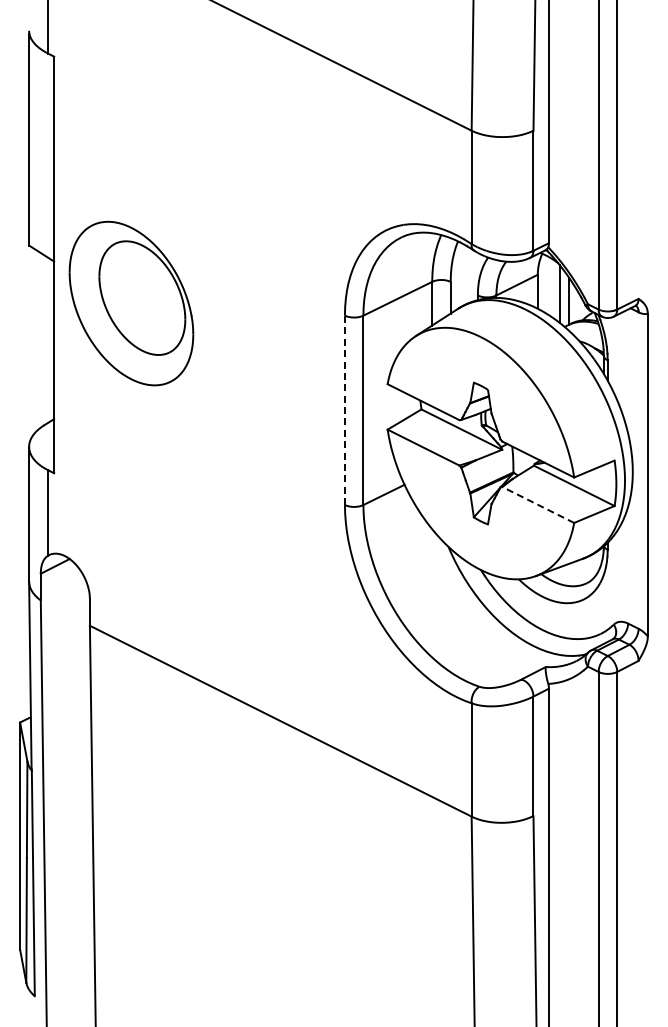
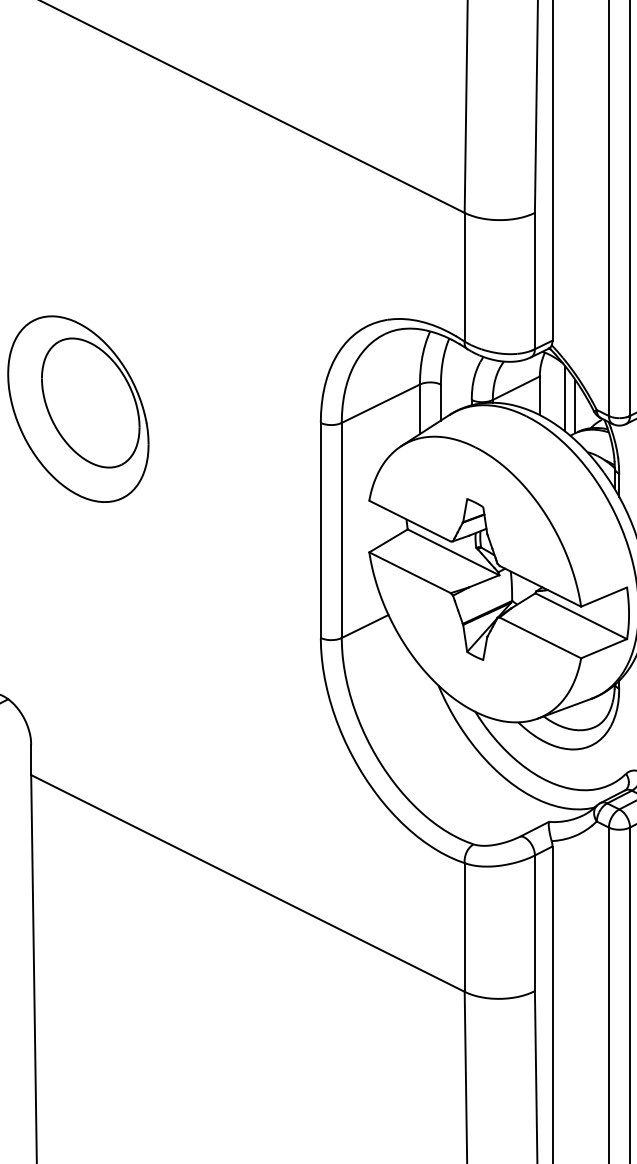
line: (344, 410) -> (320, 530), dashed -> solid
line: (537, 504) -> (539, 637), dashed -> solid

